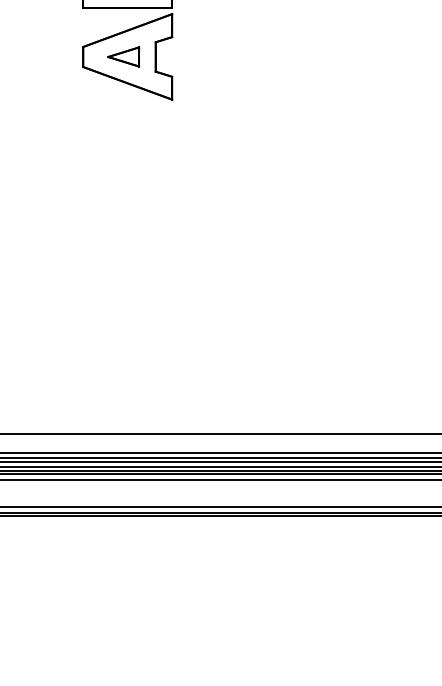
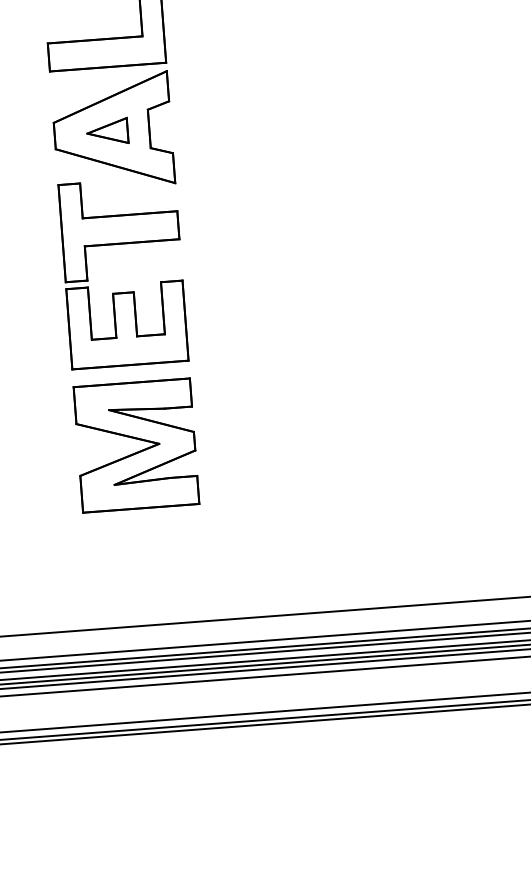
part: (127, 179) -> (124, 292), added
part: (127, 296) -> (136, 445), added

